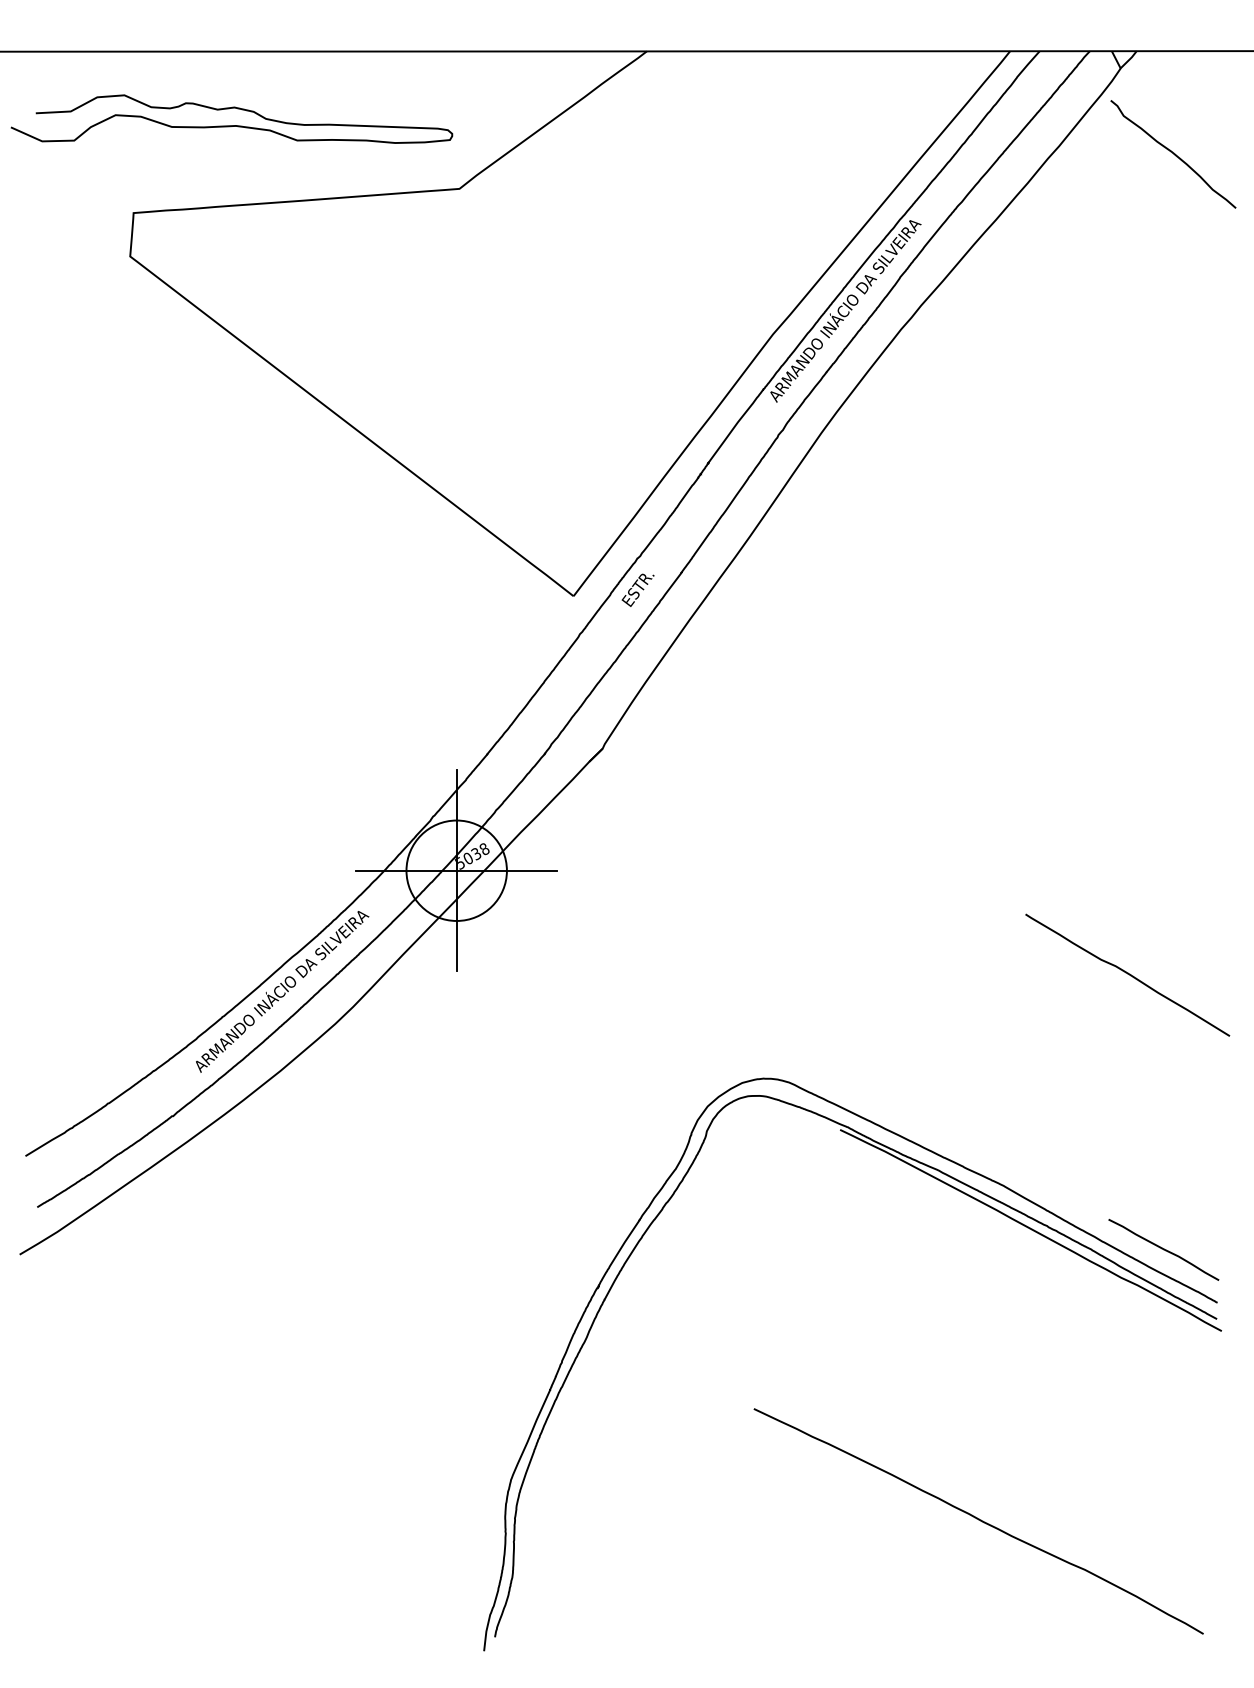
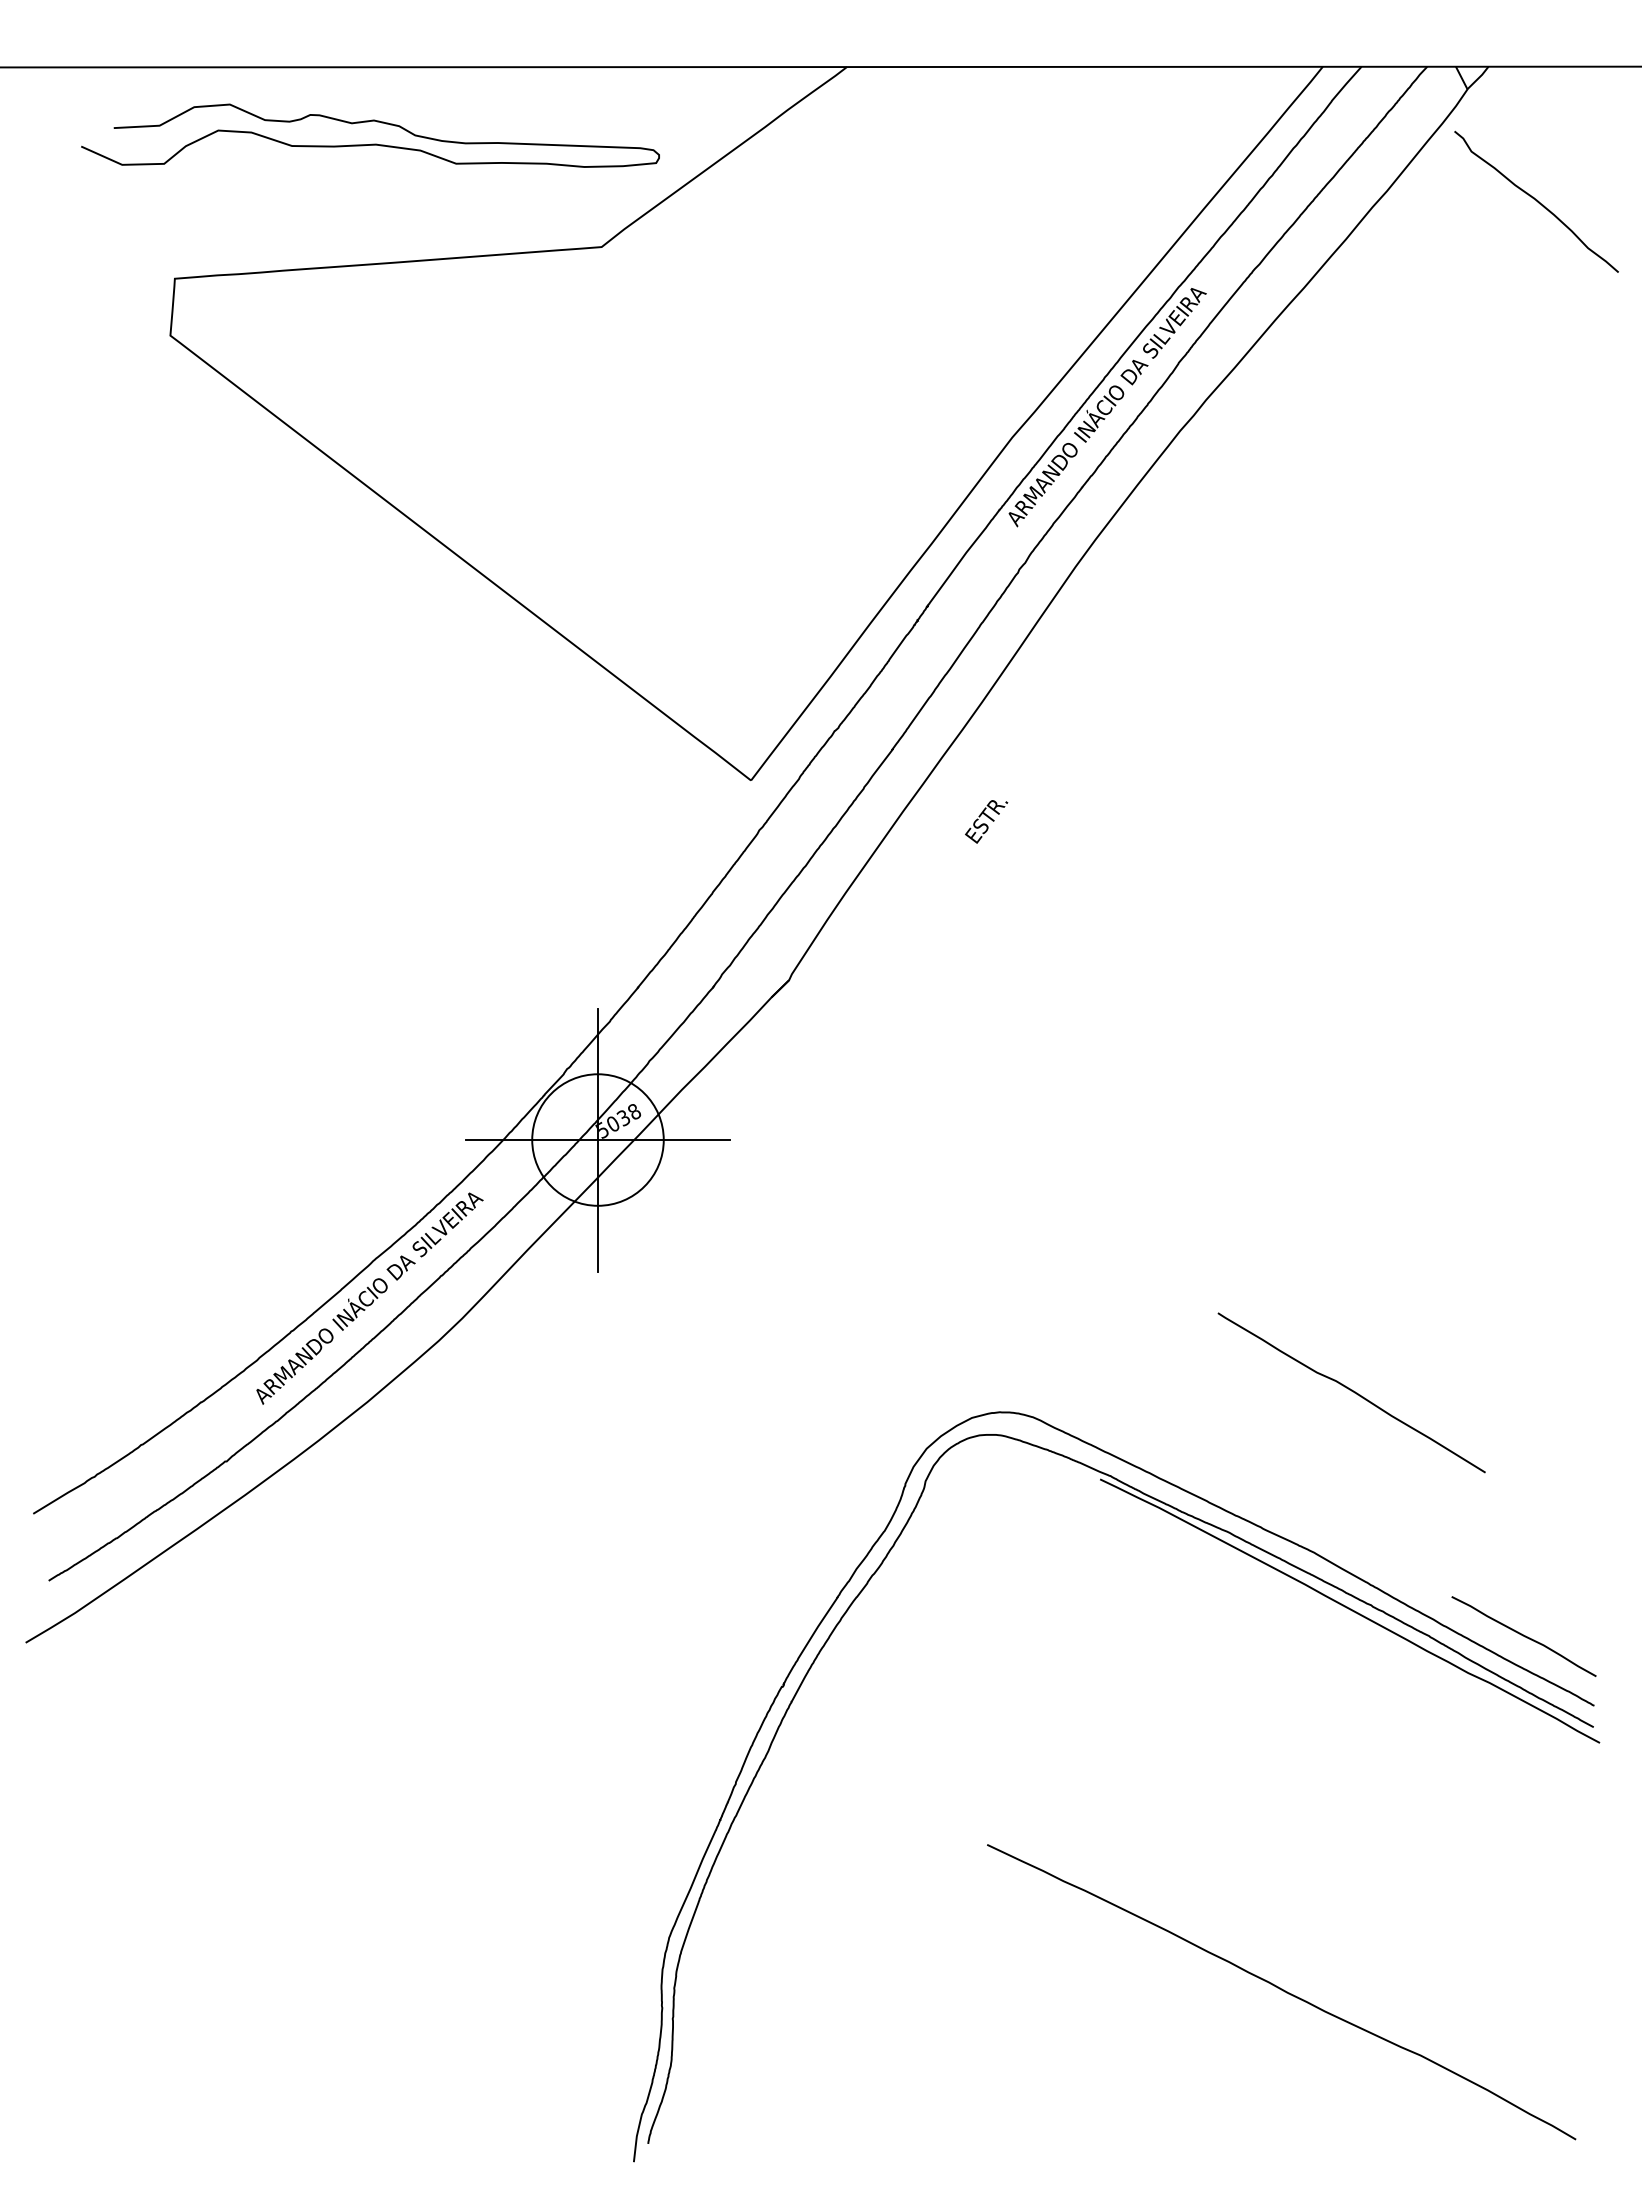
curve: (232, 125) -> (371, 143), moved
text: (638, 590) -> (986, 821), moved
curve: (1127, 974) -> (1351, 1391), moved

